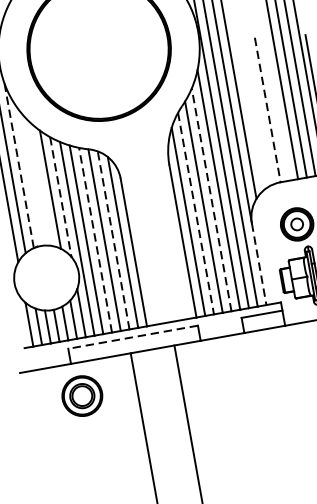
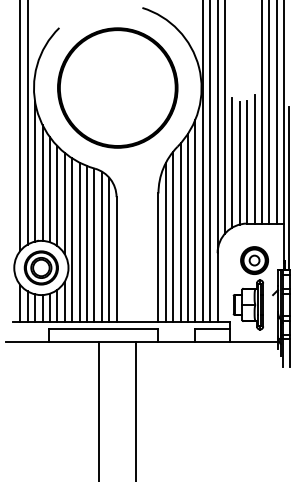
line: (275, 104) -> (254, 159), added
line: (268, 109) -> (247, 162), dashed -> solid
line: (258, 112) -> (239, 163), added
line: (250, 113) -> (232, 162), added
line: (19, 165) -> (35, 171), dashed -> solid
line: (30, 176) -> (42, 182), added
line: (40, 183) -> (50, 189), added
line: (60, 196) -> (64, 203), dashed -> solid
line: (212, 199) -> (188, 227), dashed -> solid
line: (196, 214) -> (173, 237), dashed -> solid
line: (94, 239) -> (86, 243), dashed -> solid
line: (113, 240) -> (101, 246), dashed -> solid
line: (258, 264) -> (217, 287), dashed -> solid
line: (133, 337) -> (103, 329), dashed -> solid
part: (81, 395) -> (40, 267), moved

